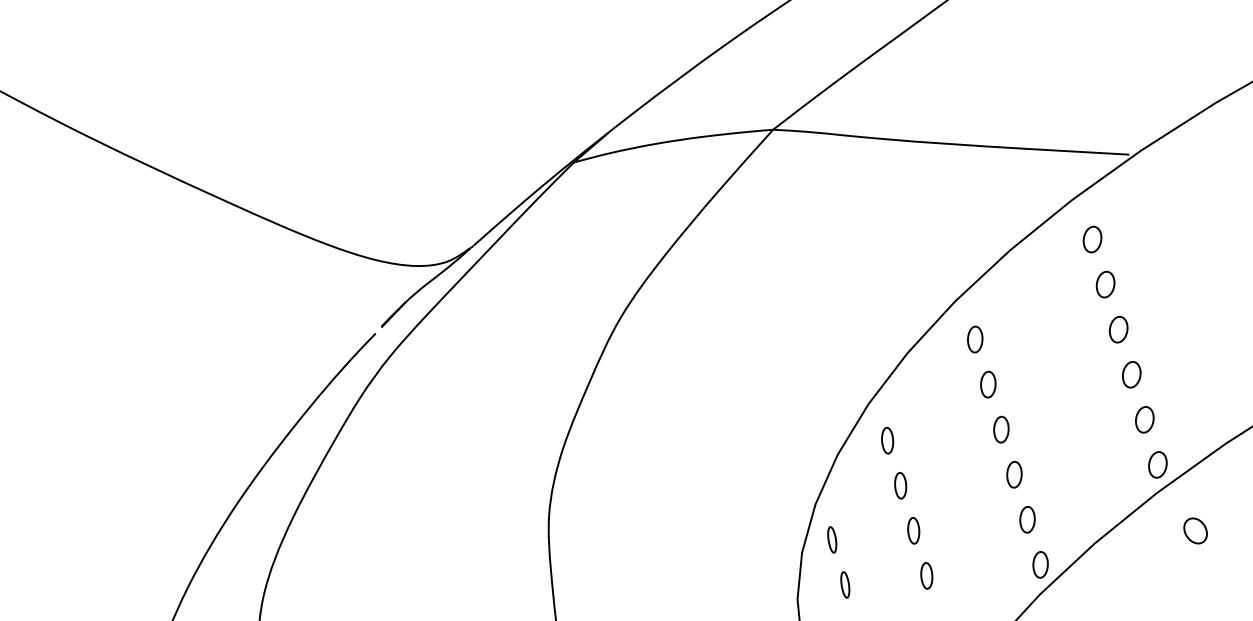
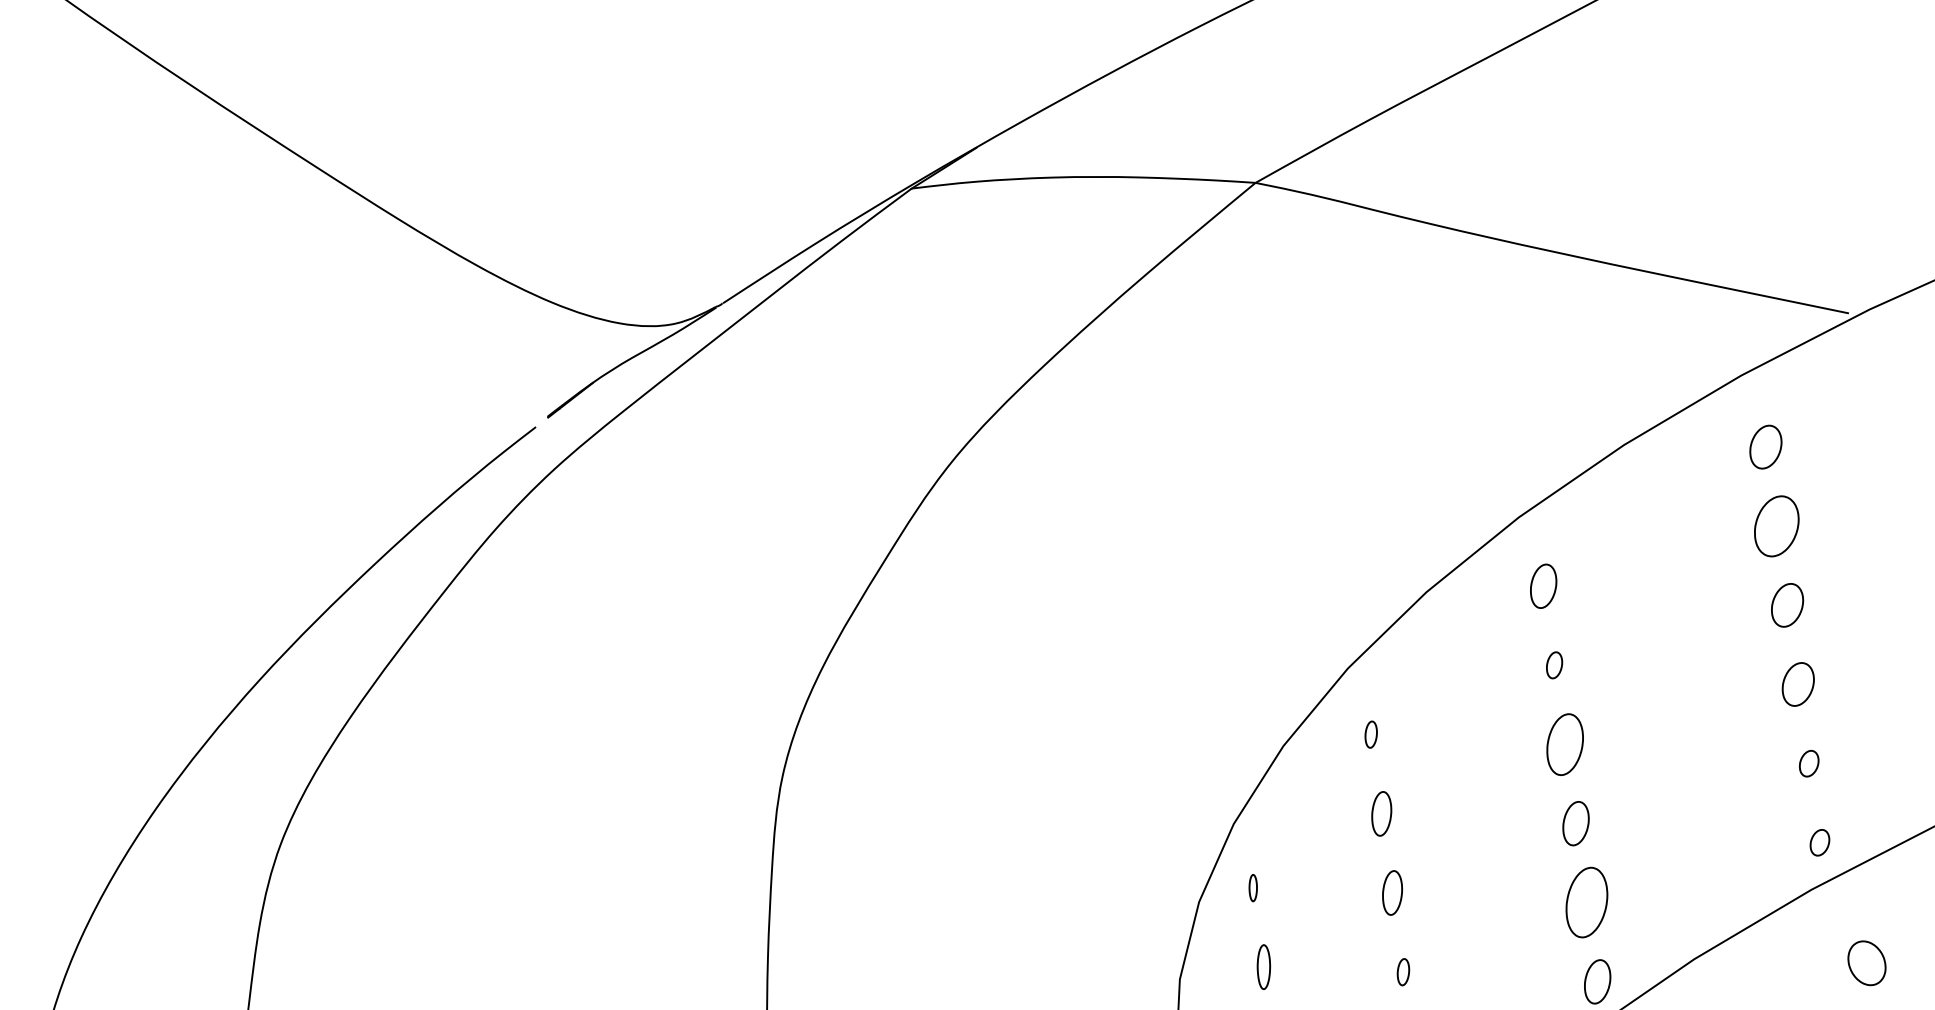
part: (1105, 284) -> (1776, 525), size x1.4
part: (988, 384) -> (1554, 665), size x0.6
part: (1144, 419) -> (1808, 762), size x0.6
part: (1001, 429) -> (1565, 744), size x1.4
part: (887, 440) -> (1370, 734), size x0.6
part: (1157, 464) -> (1819, 841), size x0.6
part: (1027, 519) -> (1586, 902), size x1.6
part: (832, 539) -> (1253, 887), size x0.6
part: (926, 575) -> (1402, 971), size x0.6

